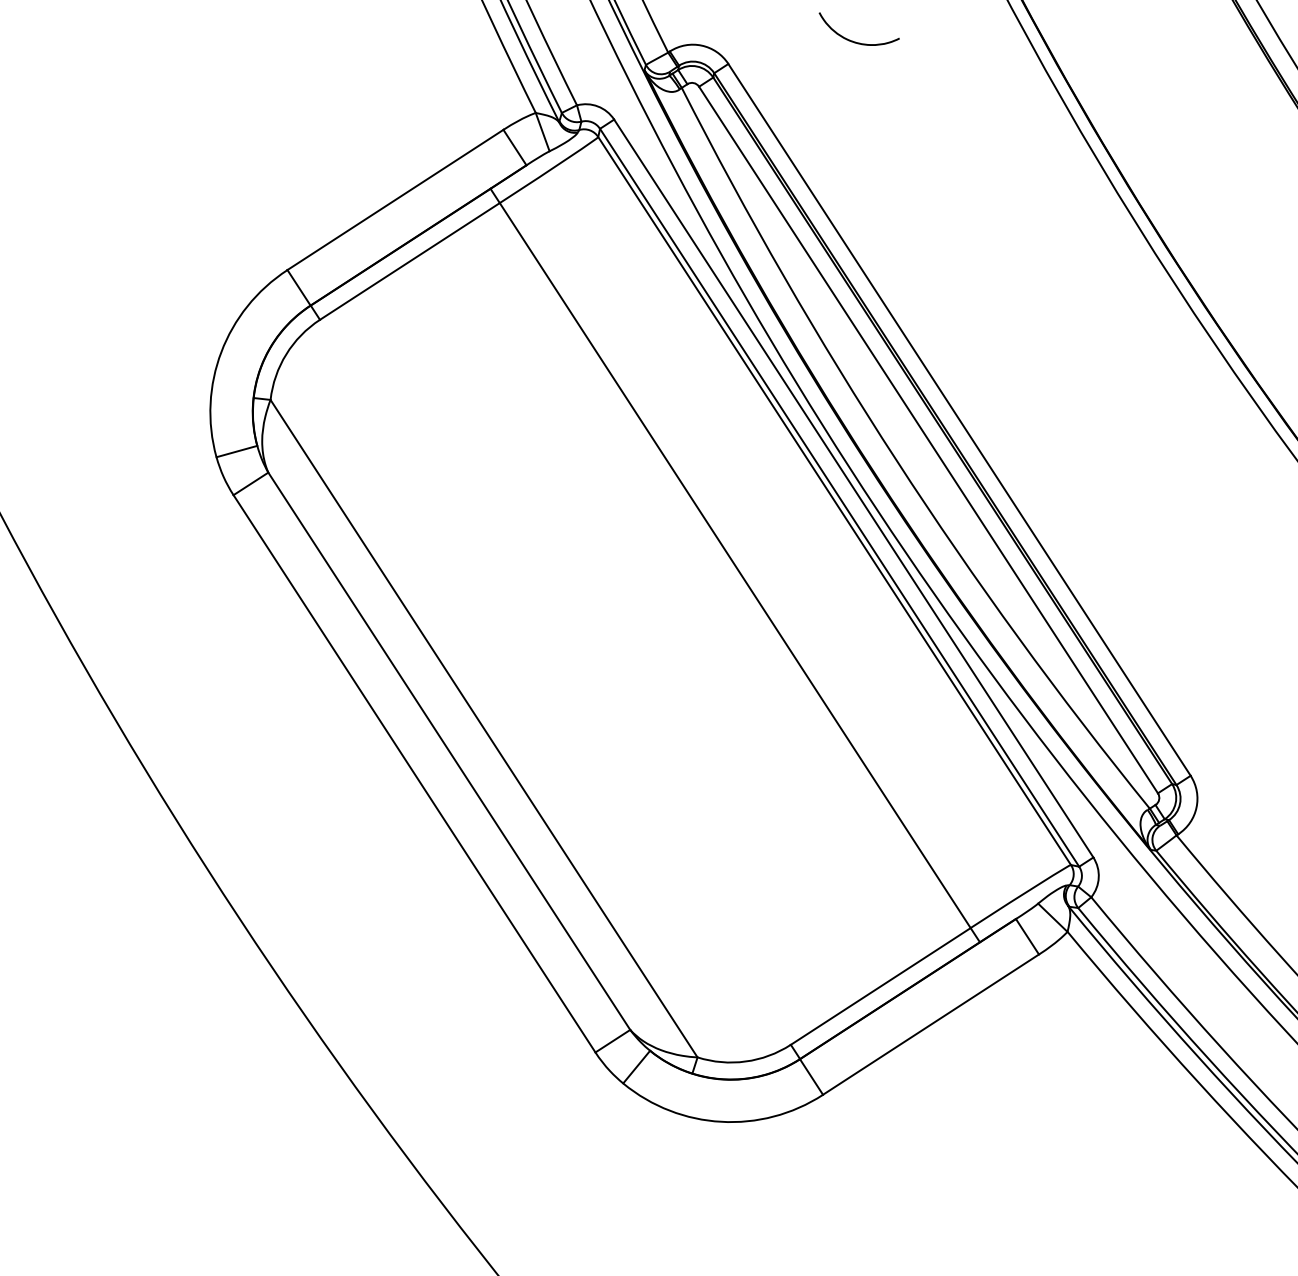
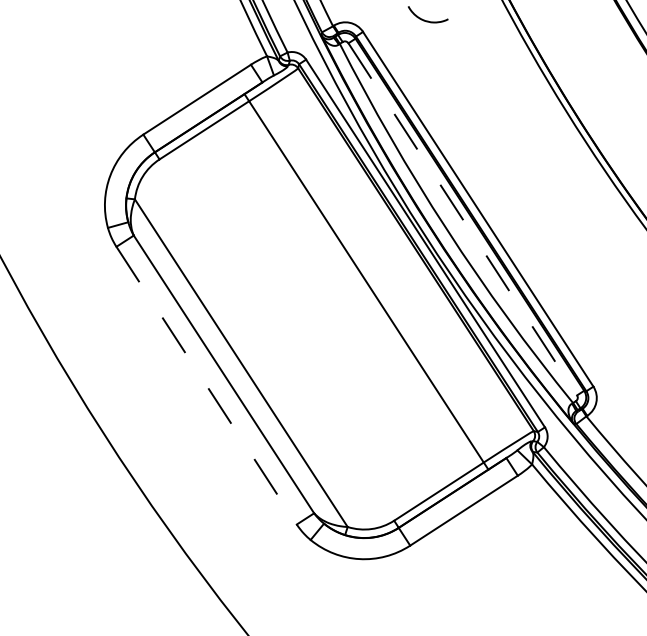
line: (927, 440) -> (462, 219), solid -> dashed
line: (414, 773) -> (206, 385), solid -> dashed

